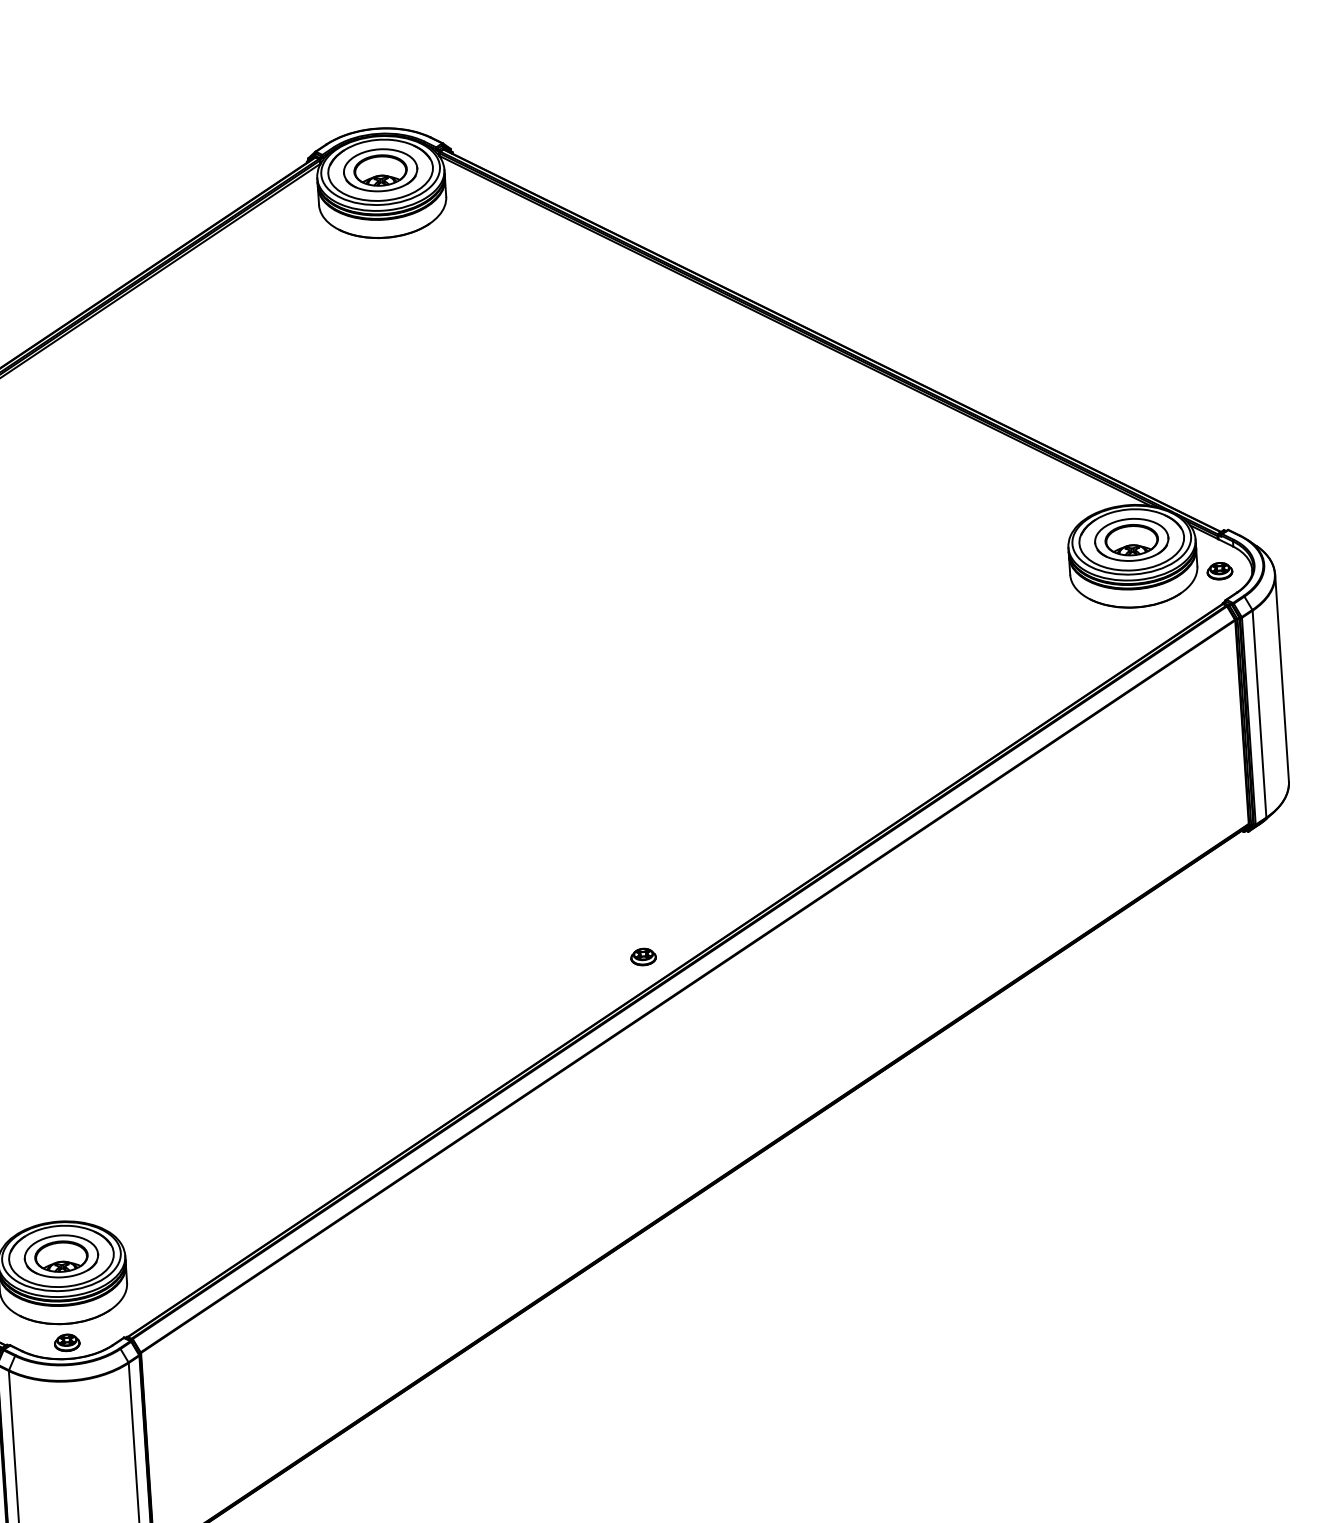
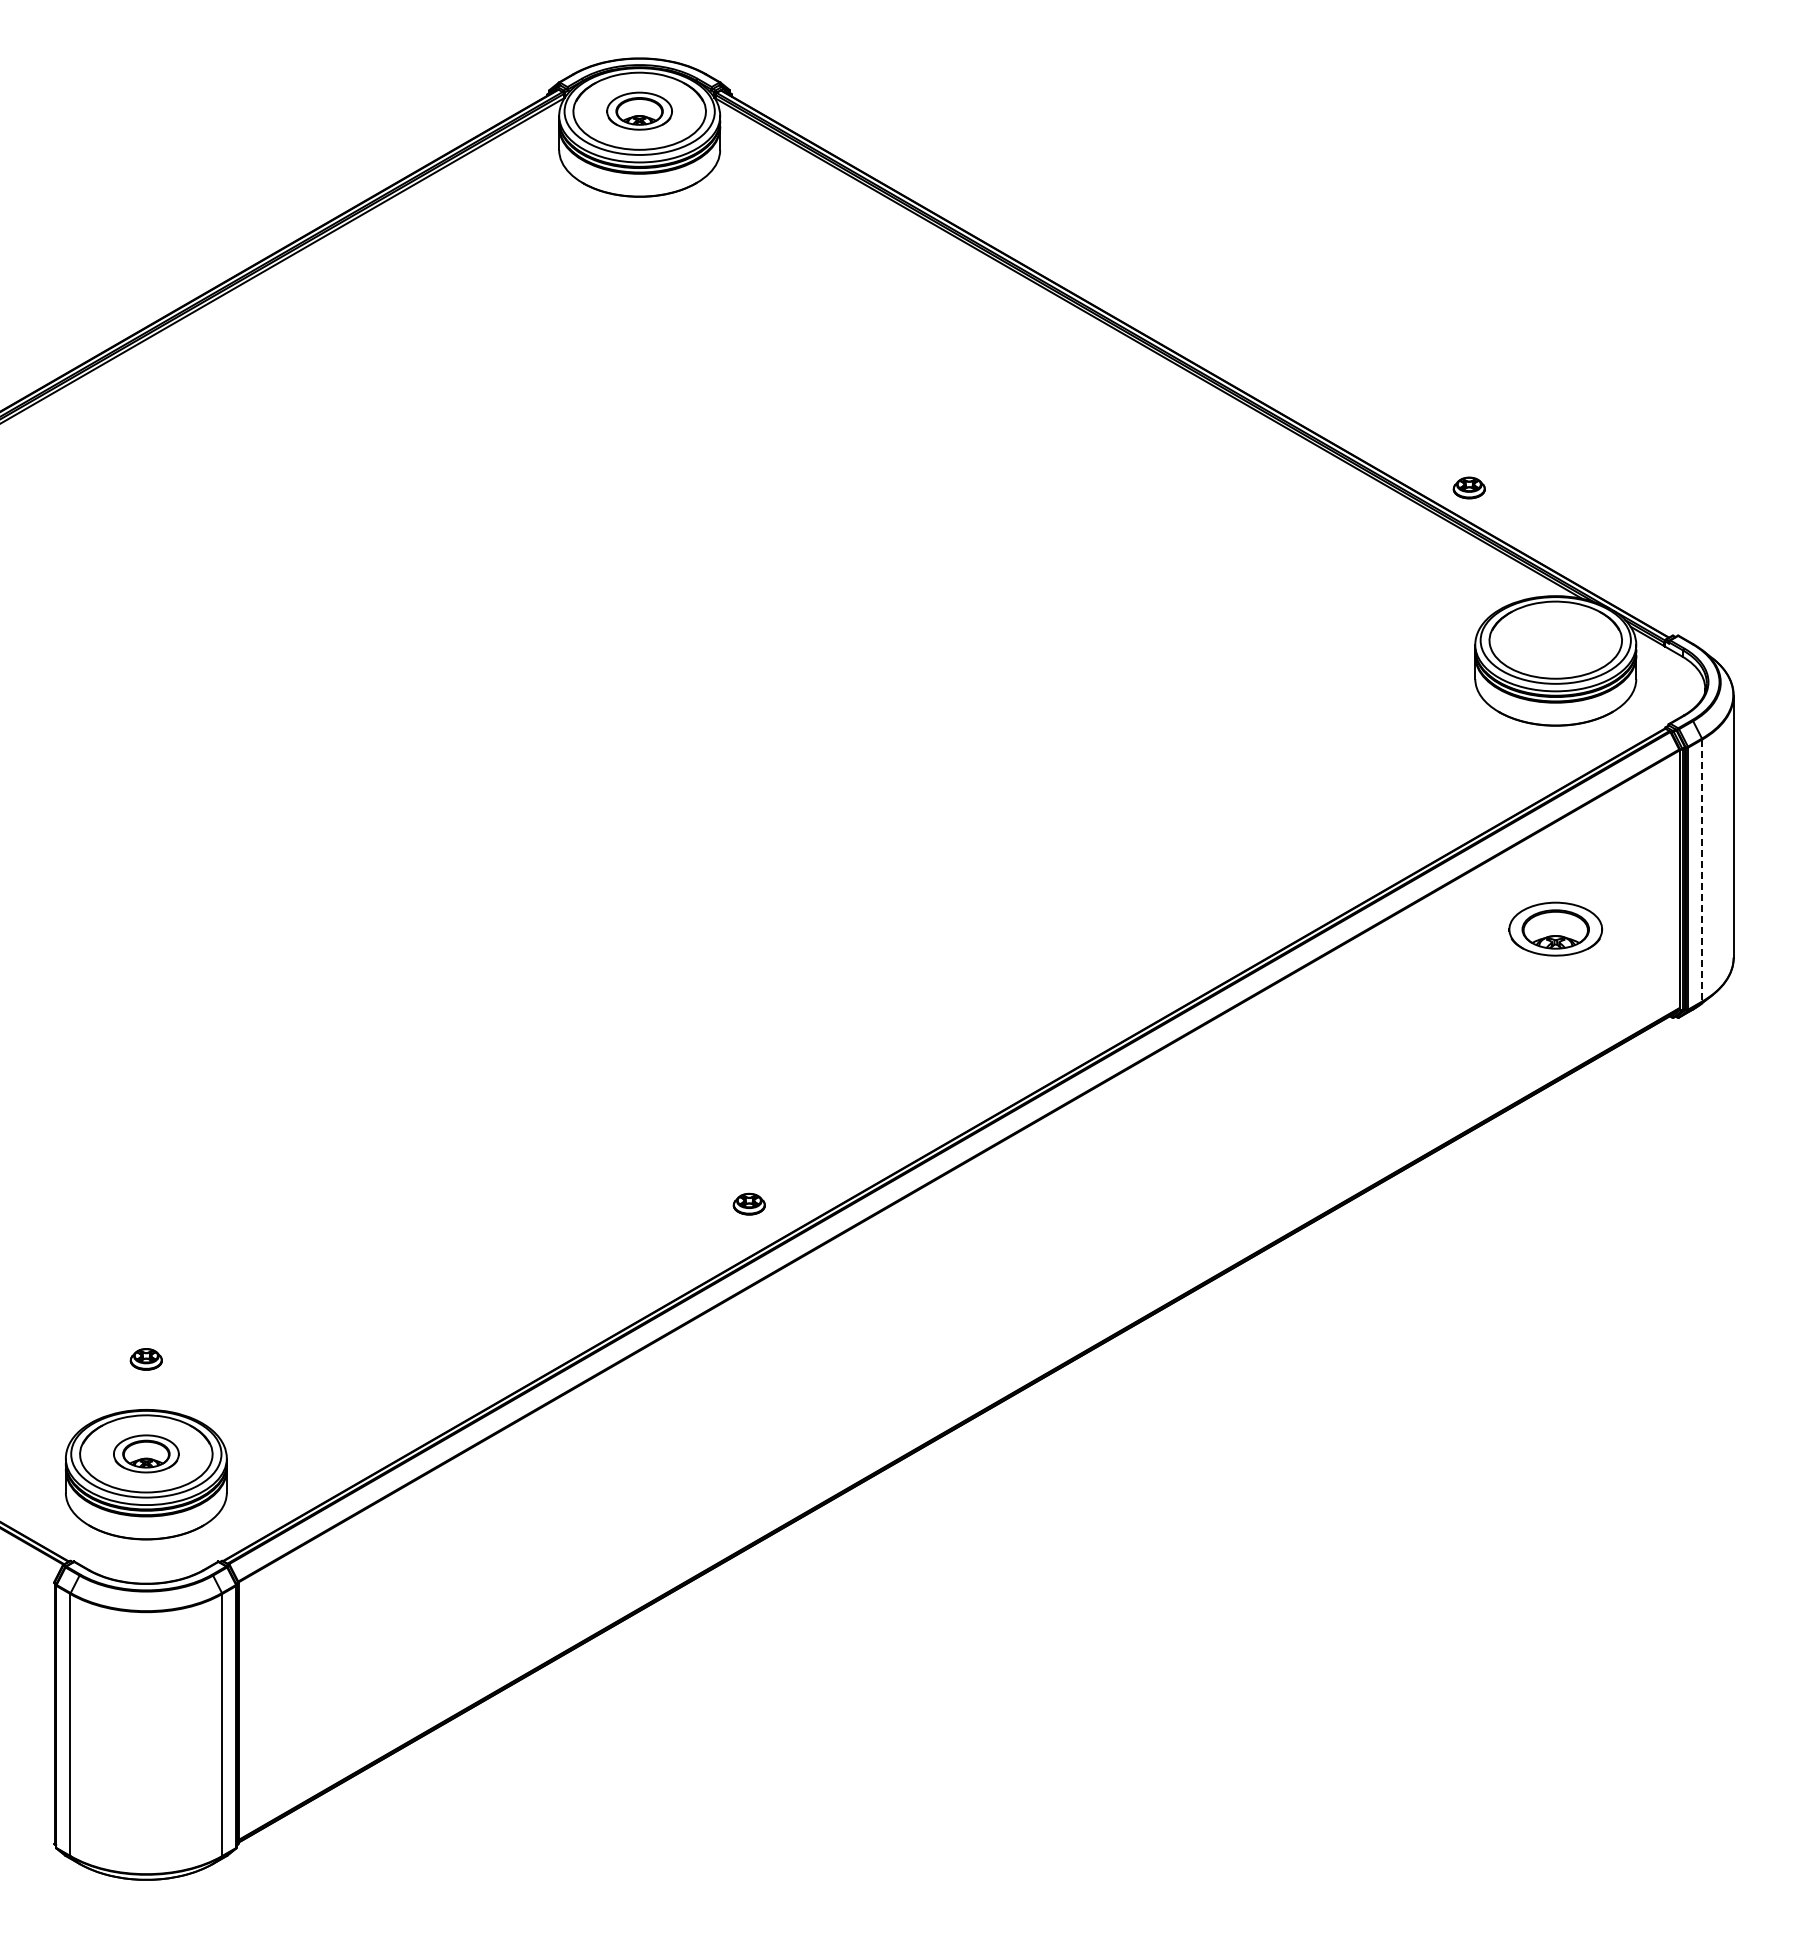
part: (380, 169) -> (639, 110), size x0.7
part: (1131, 539) -> (1555, 928), moved
part: (1219, 570) -> (1468, 487), moved
line: (1259, 714) -> (1702, 870), solid -> dashed
part: (642, 956) -> (748, 1203), moved
part: (61, 1256) -> (146, 1453), size x0.7
part: (66, 1342) -> (145, 1359), moved

